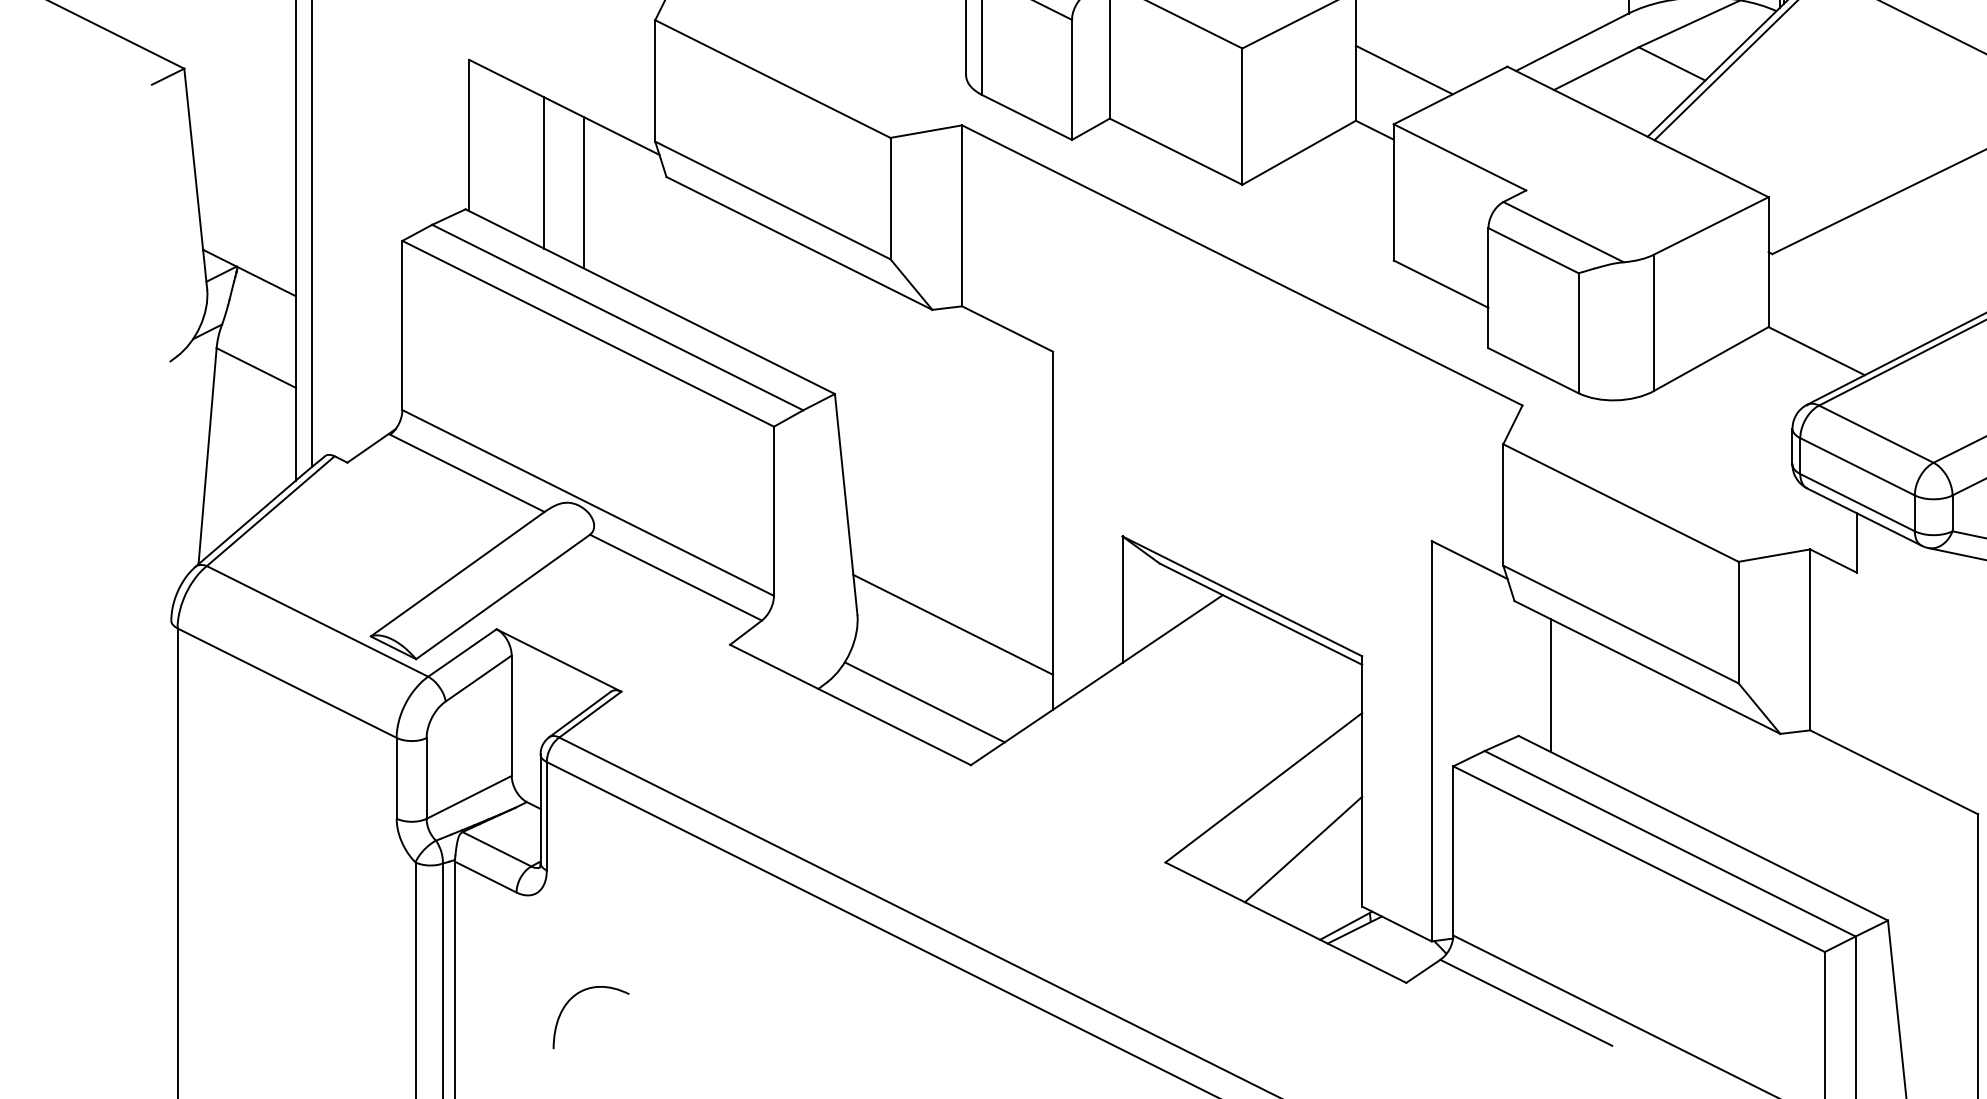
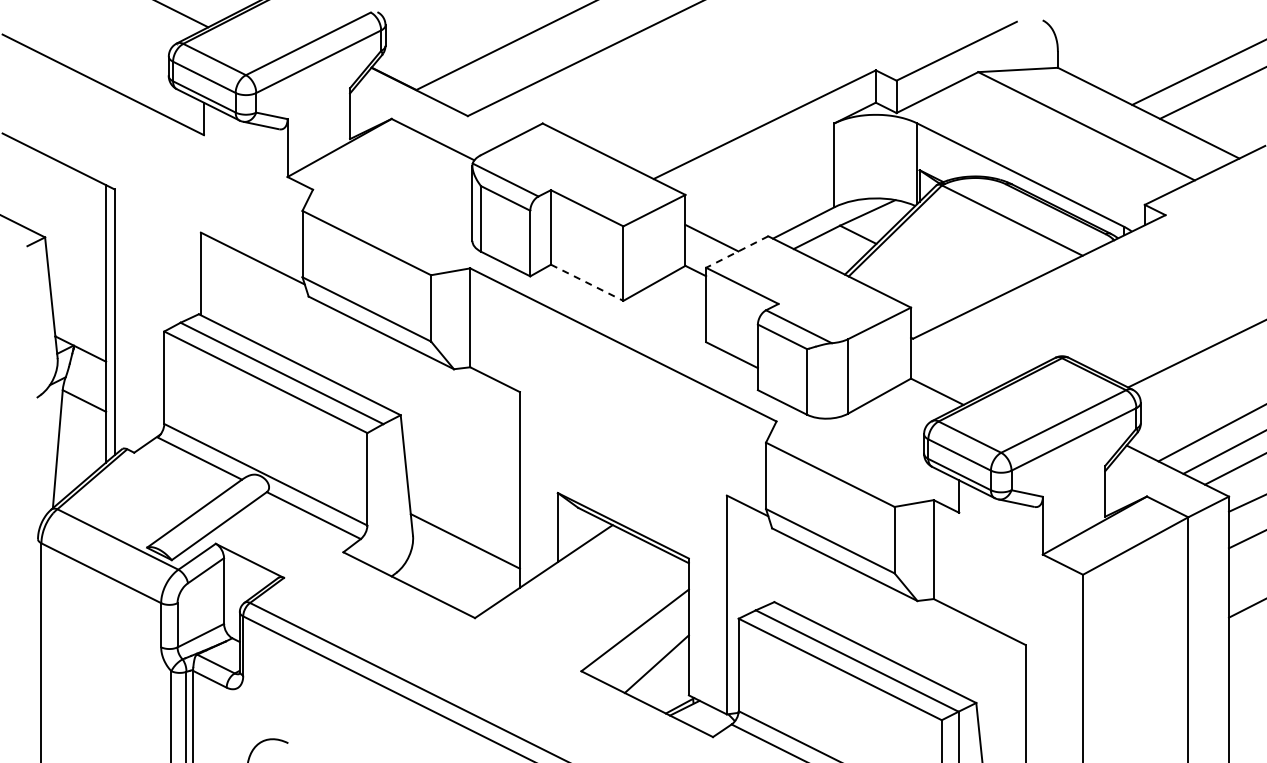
line: (1451, 96) -> (737, 252), solid -> dashed
line: (1176, 153) -> (587, 283), solid -> dashed
line: (543, 173) -> (241, 294), removed
line: (583, 191) -> (263, 304), removed
line: (1551, 685) -> (792, 574), removed
line: (924, 701) -> (449, 583), removed

